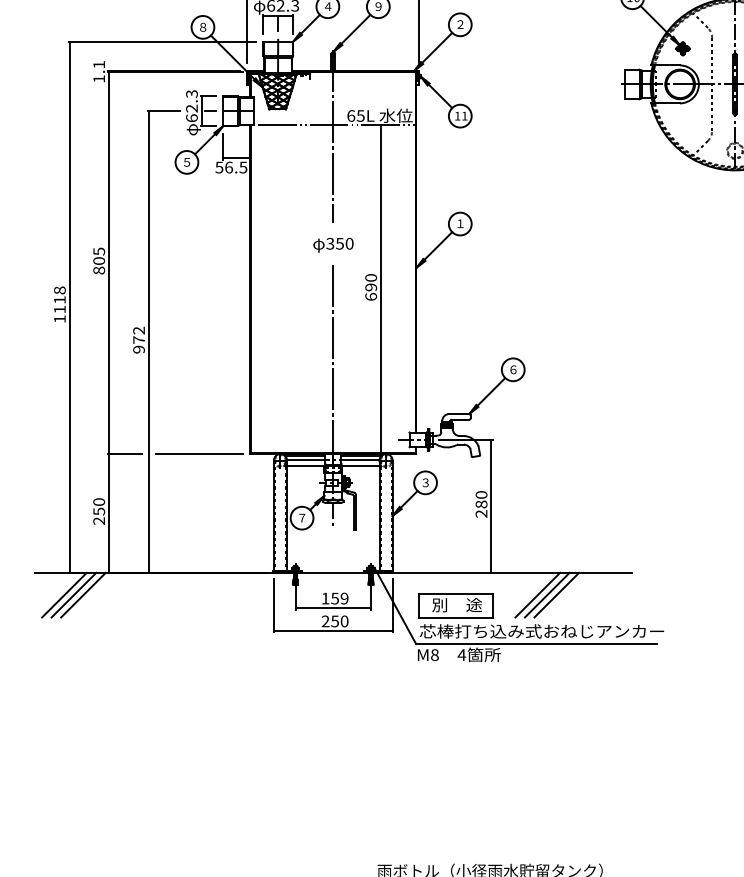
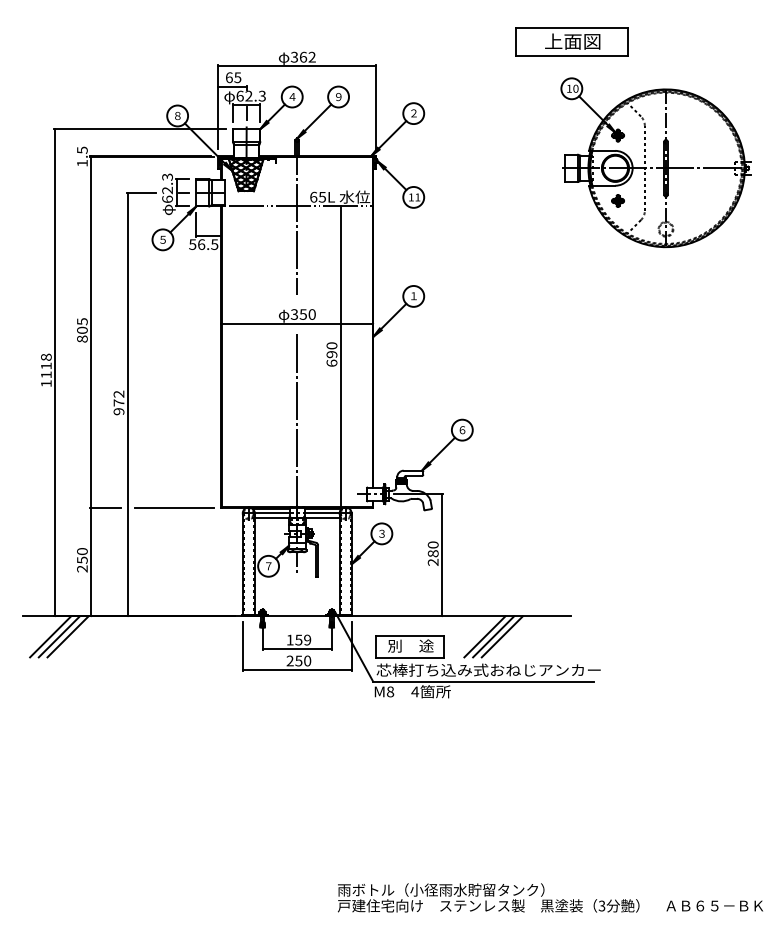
text: (99, 63) -> (82, 149), 1.1 -> 1.5
part: (682, 119) -> (617, 200), added
line: (332, 253) -> (296, 323), added

